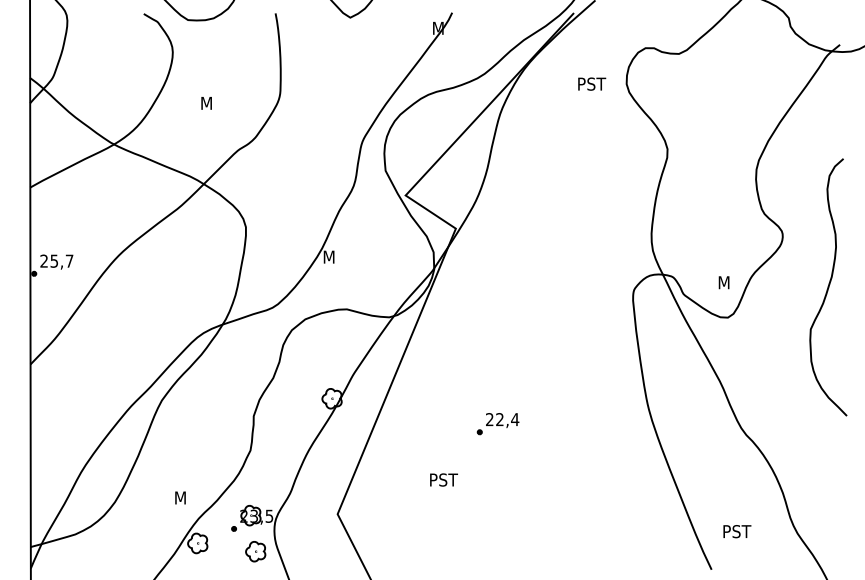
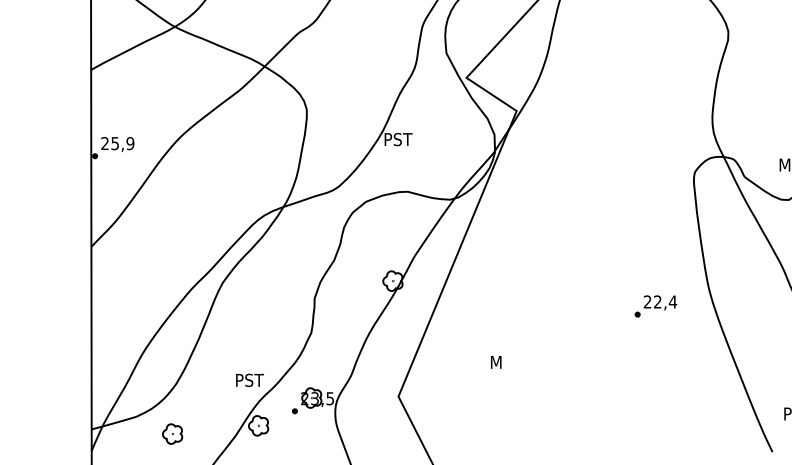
text: (338, 256) -> (399, 138), M -> PST
text: (69, 260) -> (130, 142), 25,7 -> 25,9
part: (497, 424) -> (655, 306), moved
text: (444, 479) -> (505, 361), PST -> M
text: (189, 497) -> (250, 379), M -> PST
part: (255, 551) -> (172, 433), moved

